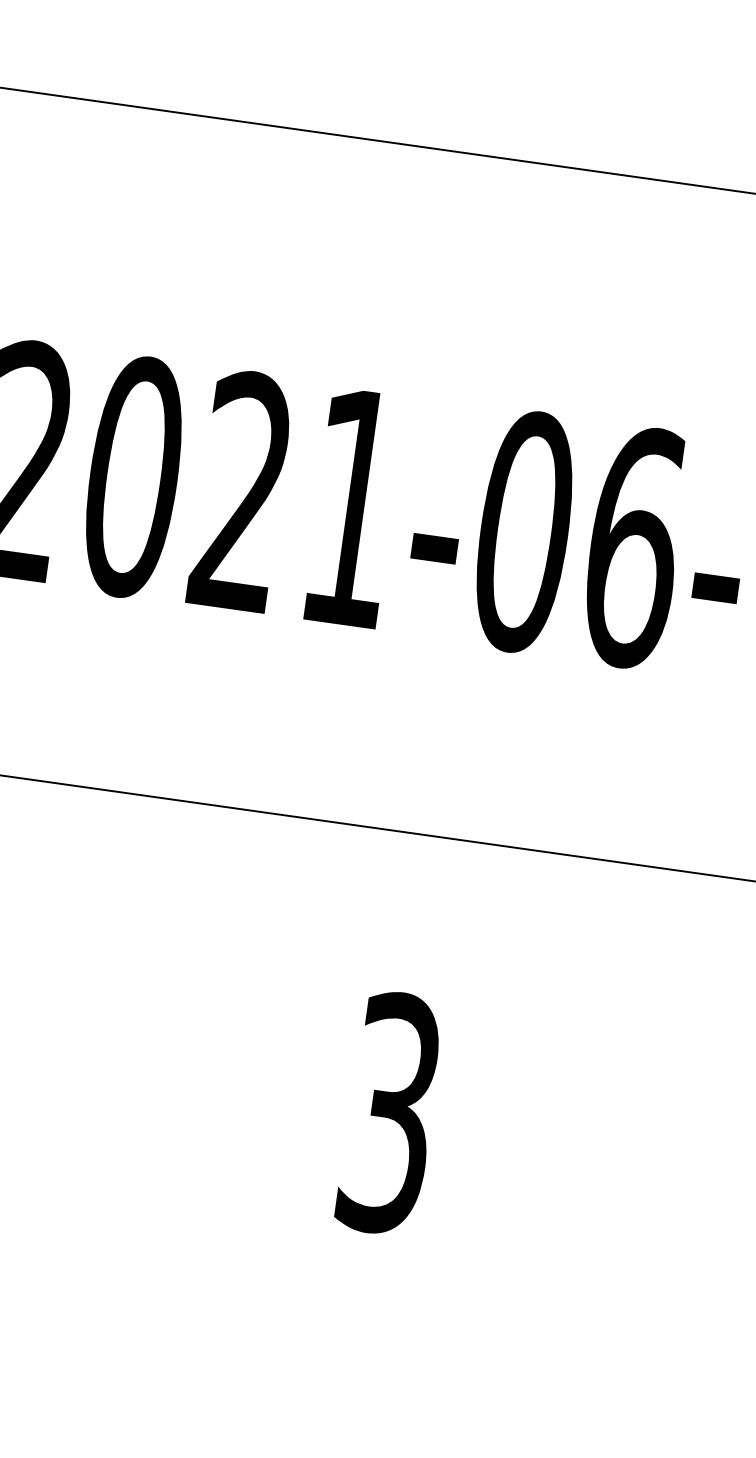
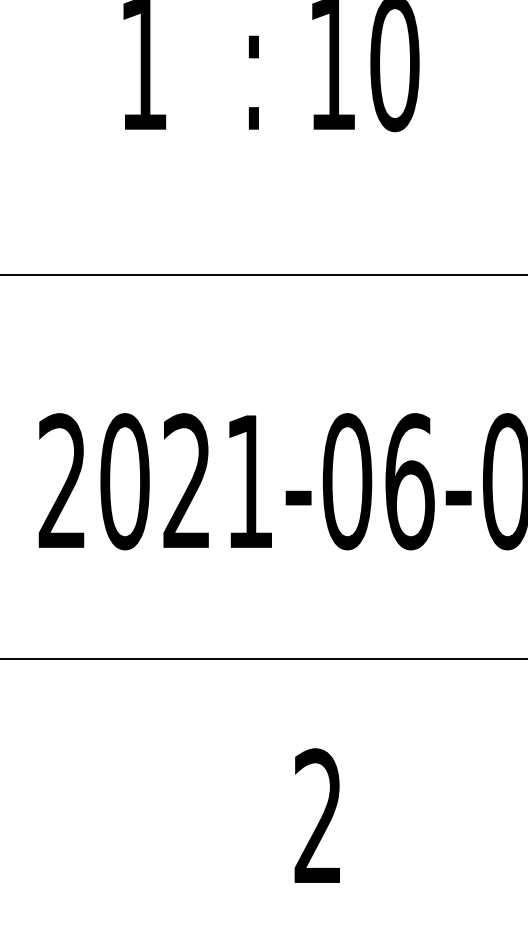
text: (389, 1112) -> (317, 816), 3 -> 2

